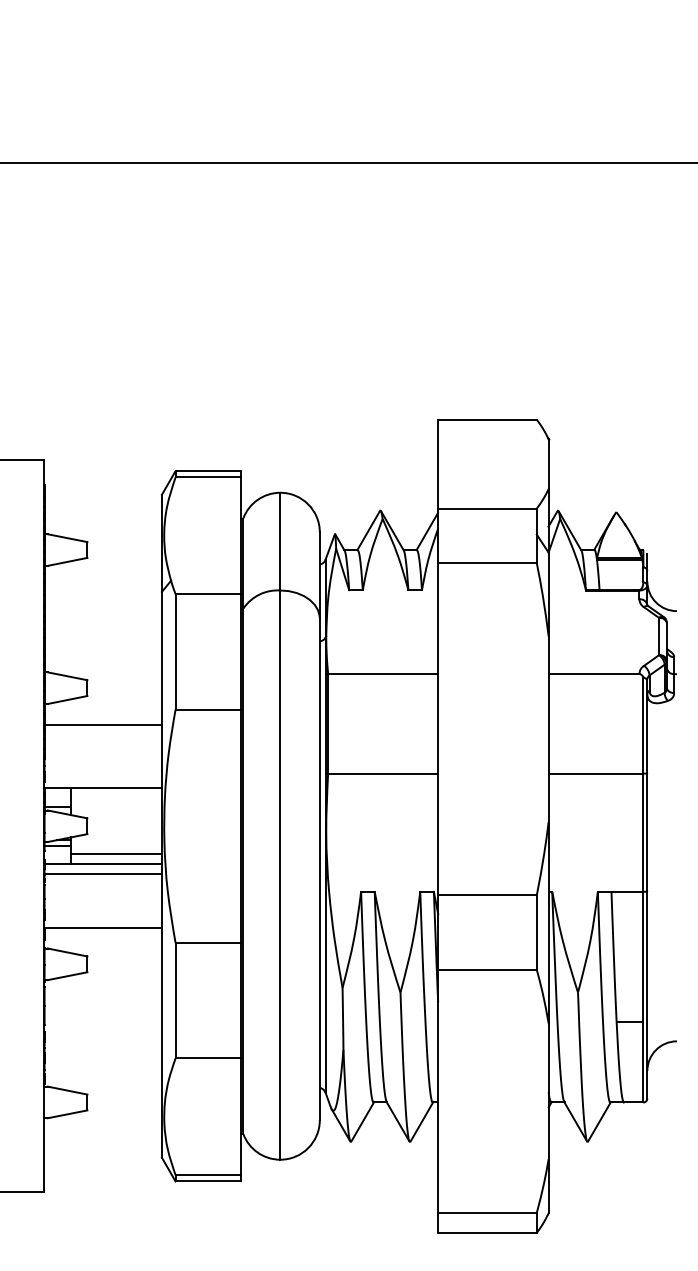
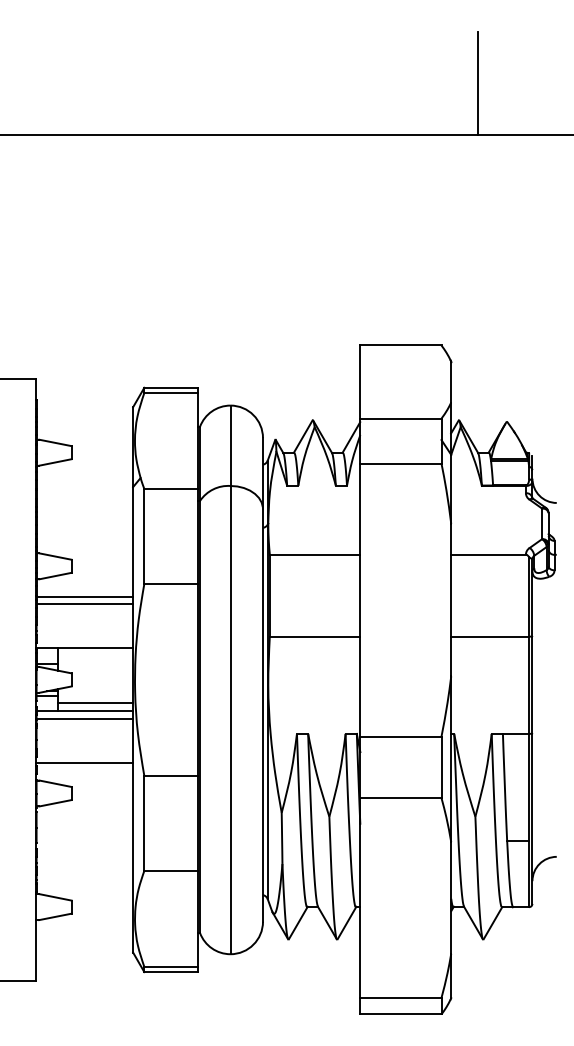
line: (581, 100) -> (478, 82), added
line: (102, 734) -> (84, 604), added

